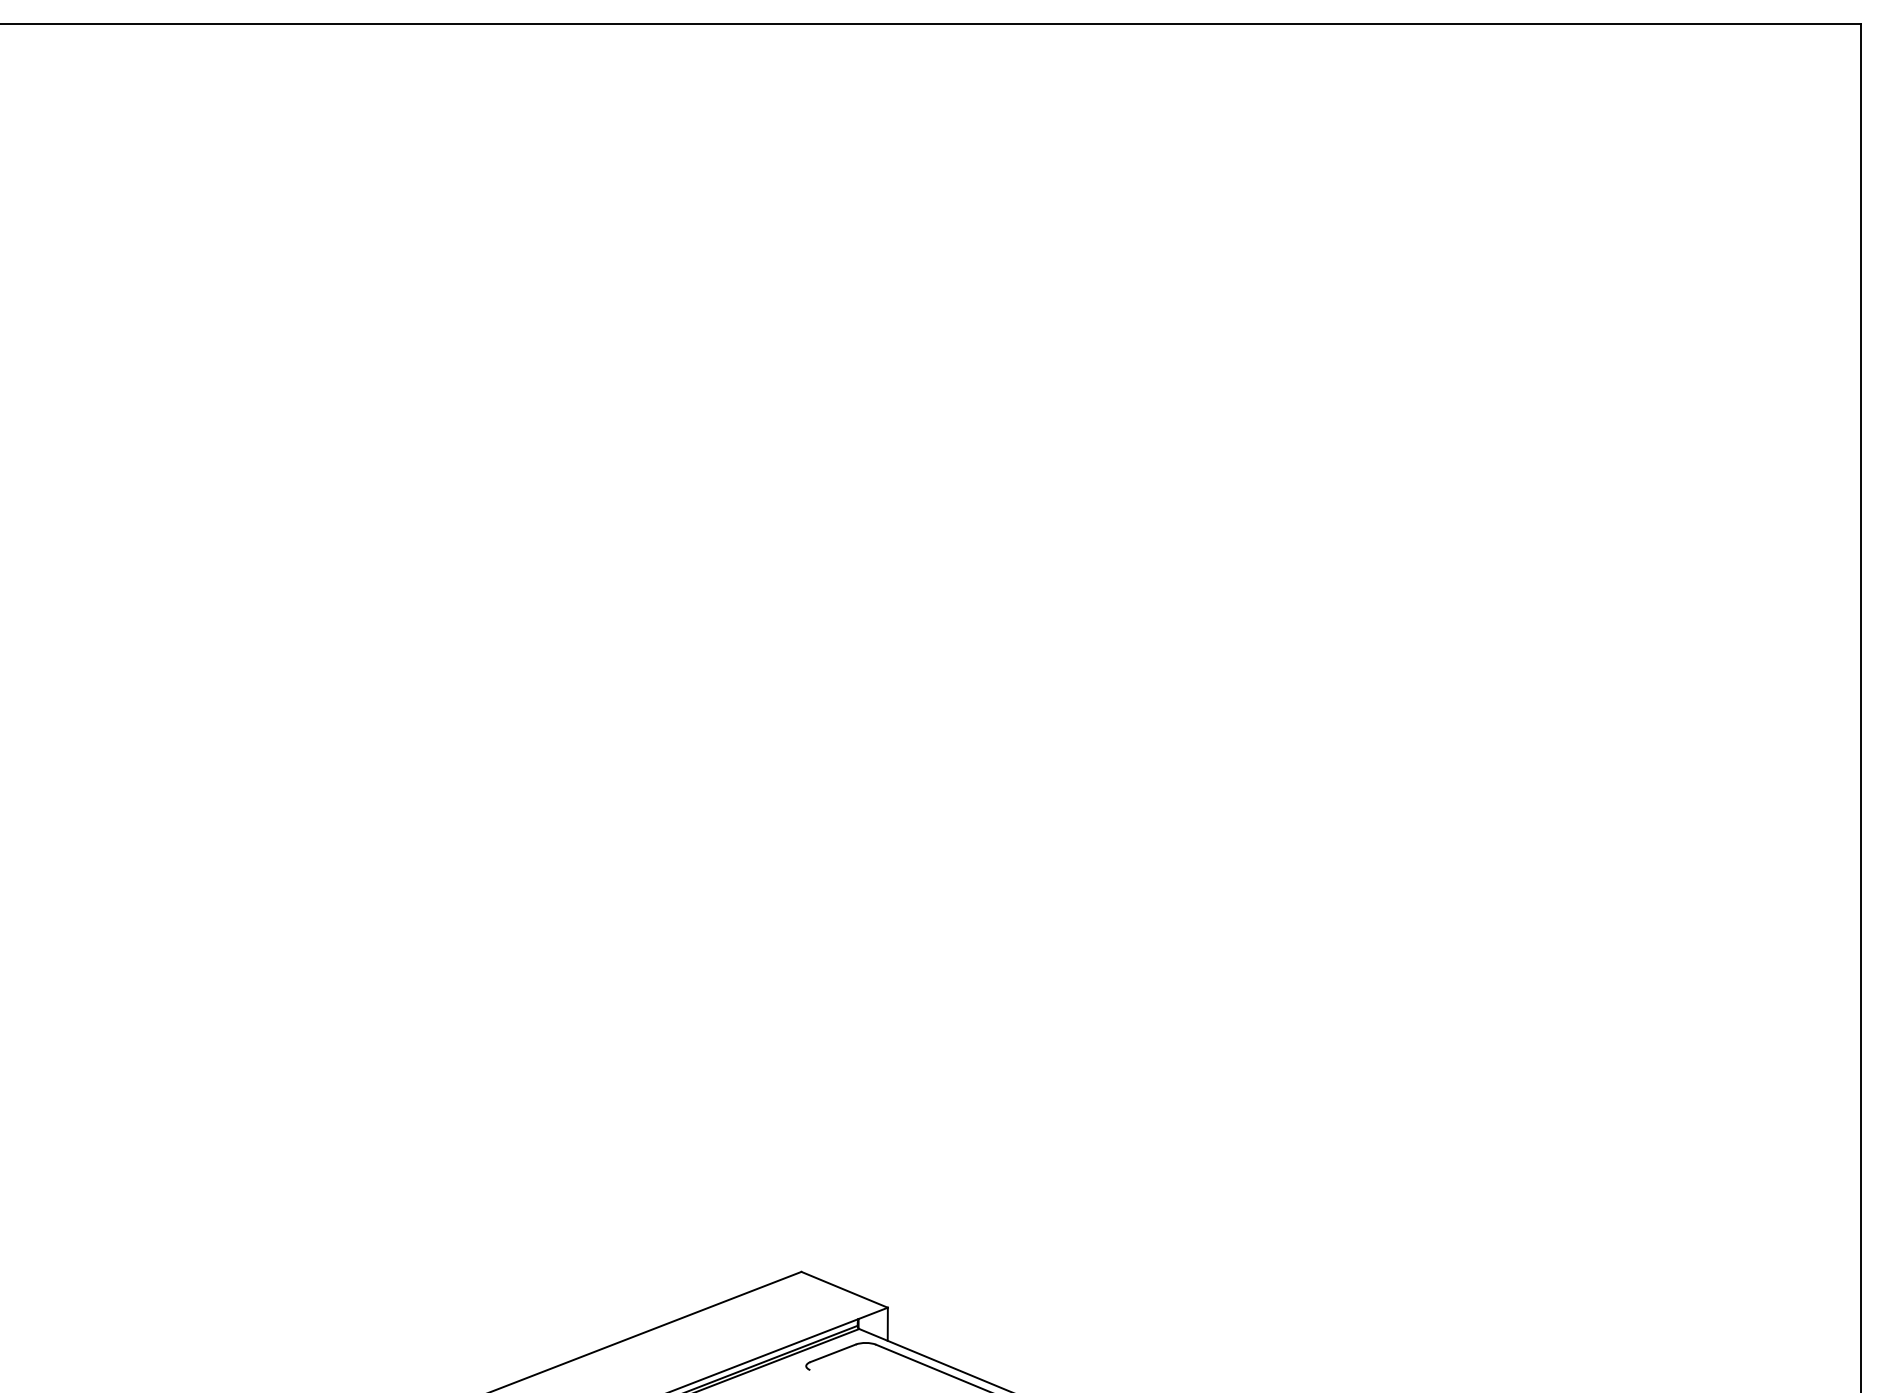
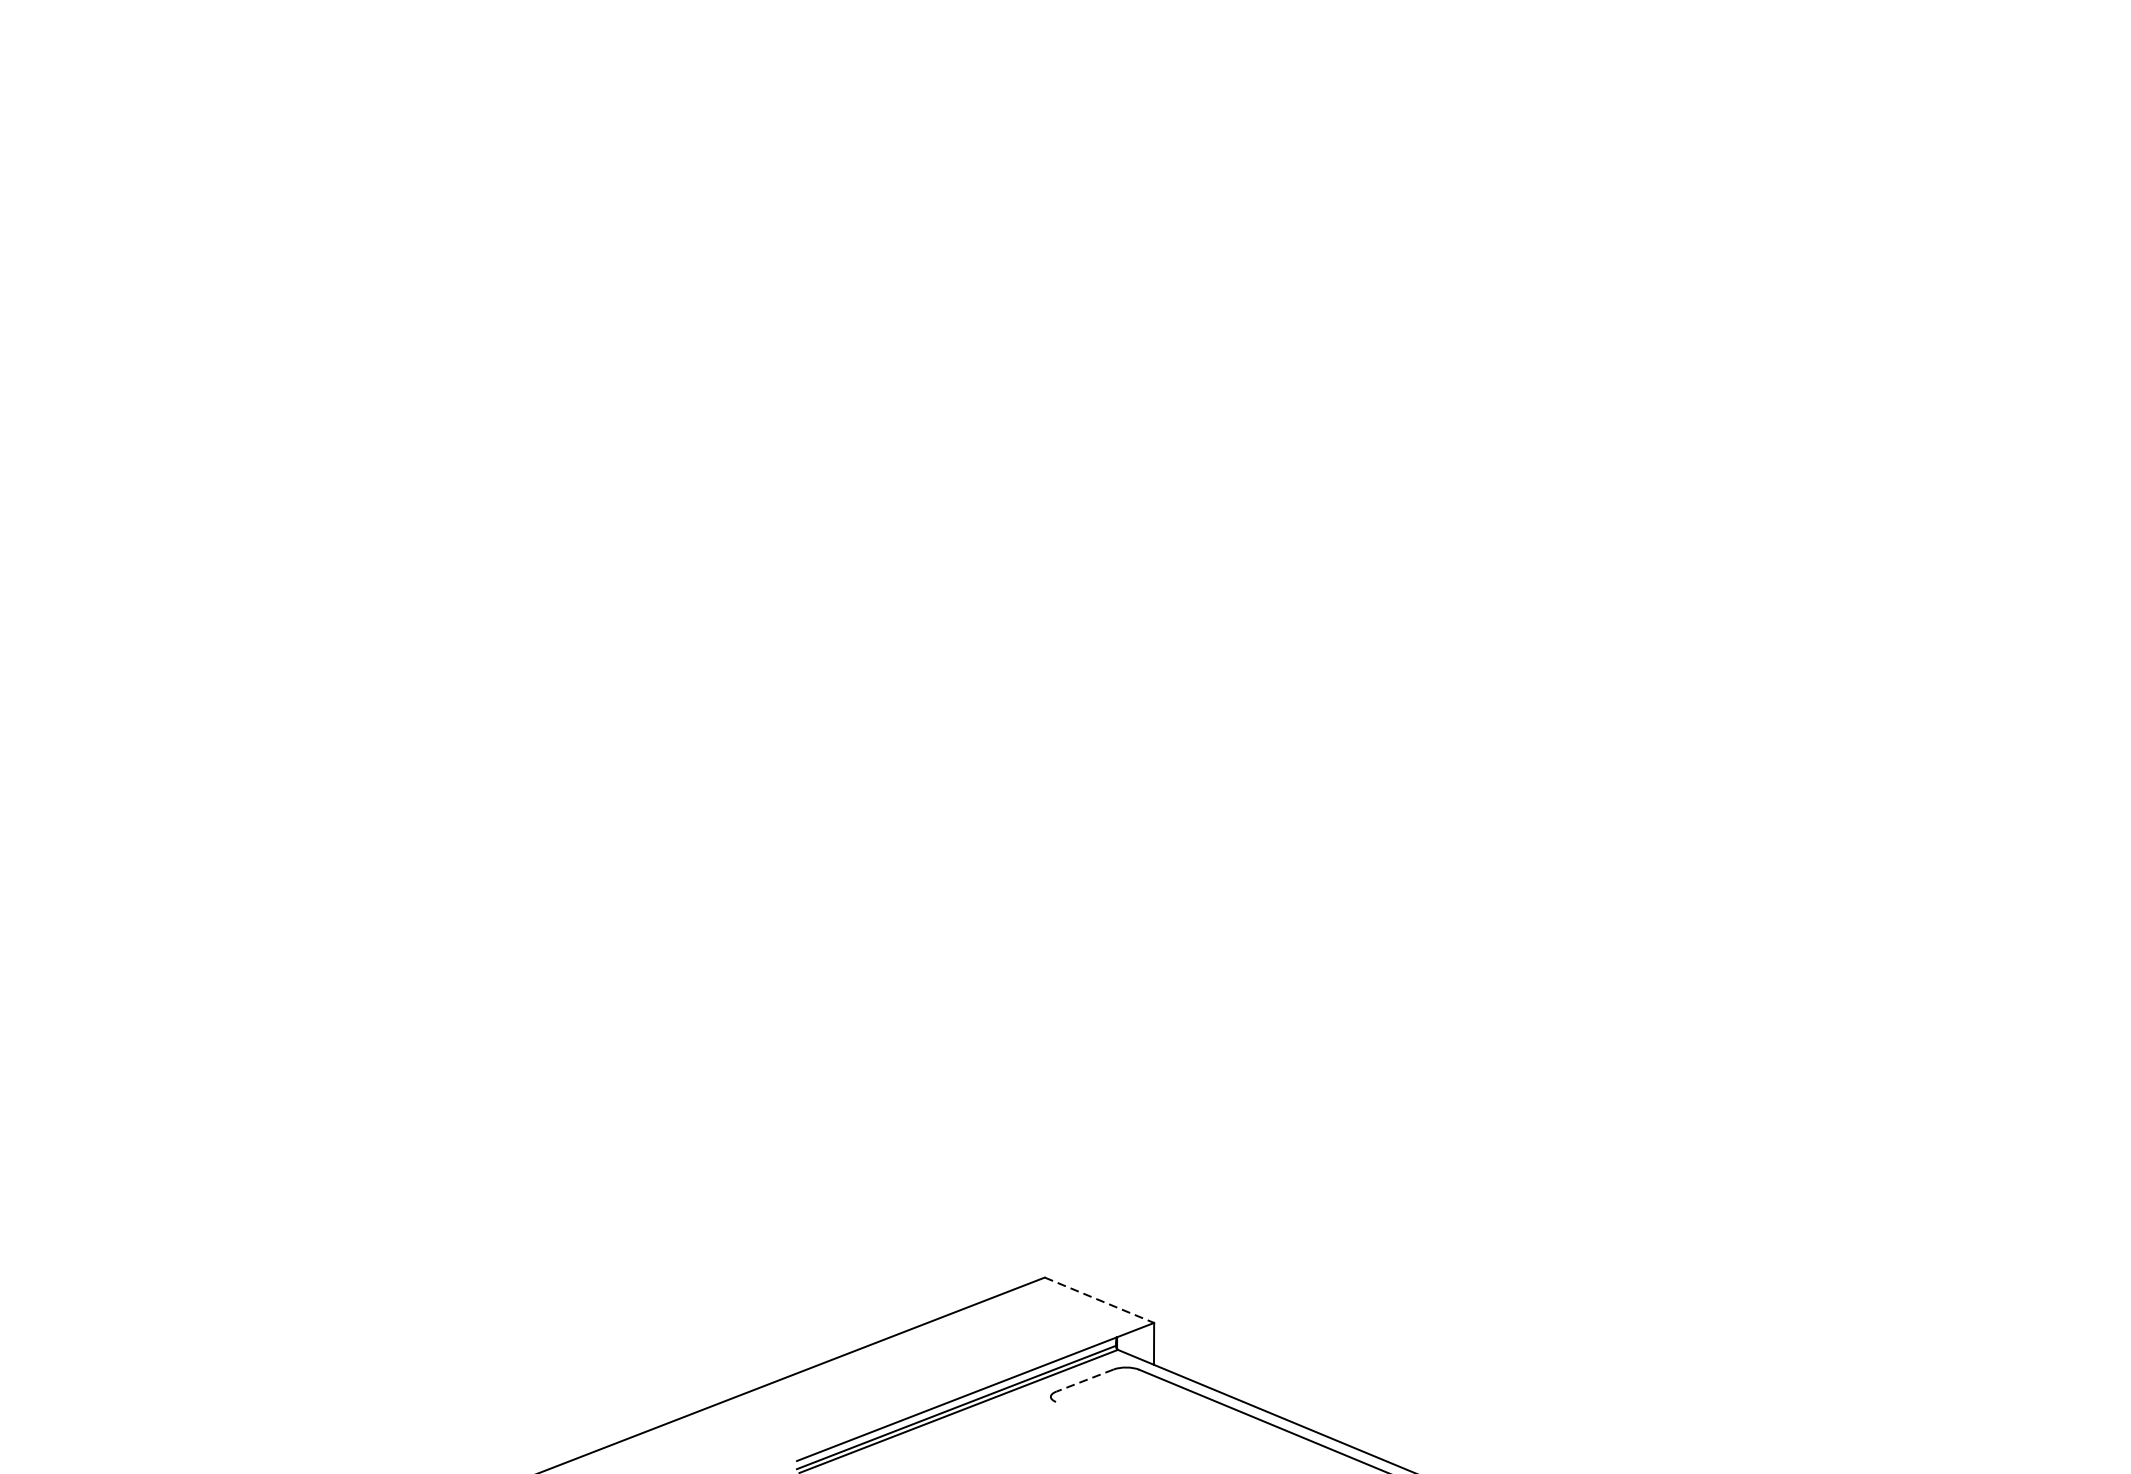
line: (844, 1289) -> (1099, 1299), solid -> dashed
line: (832, 1353) -> (1084, 1380), solid -> dashed

